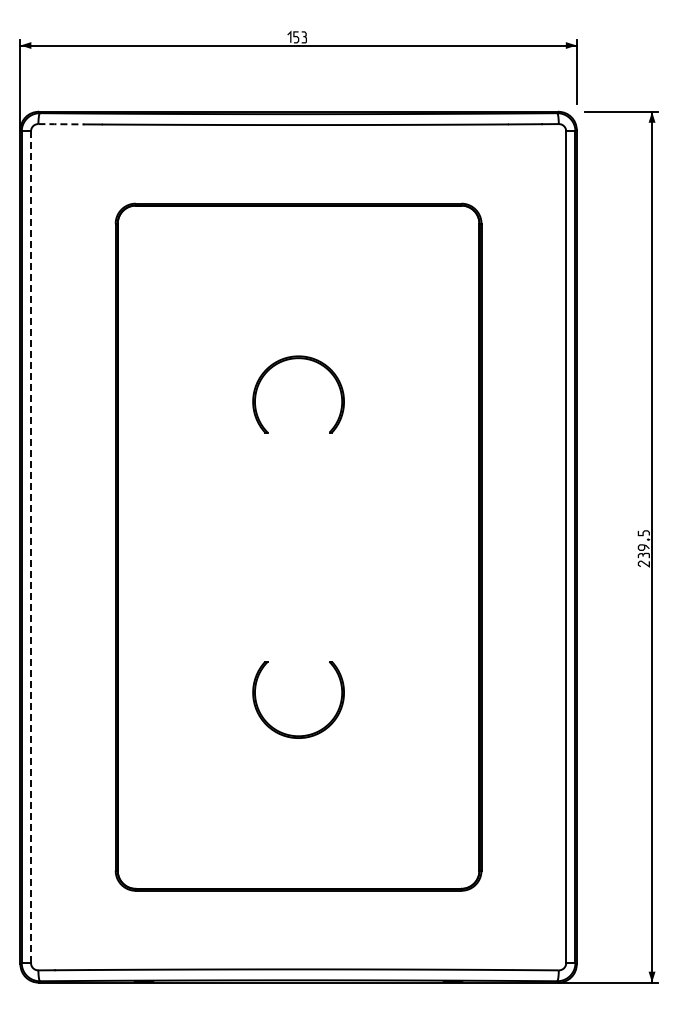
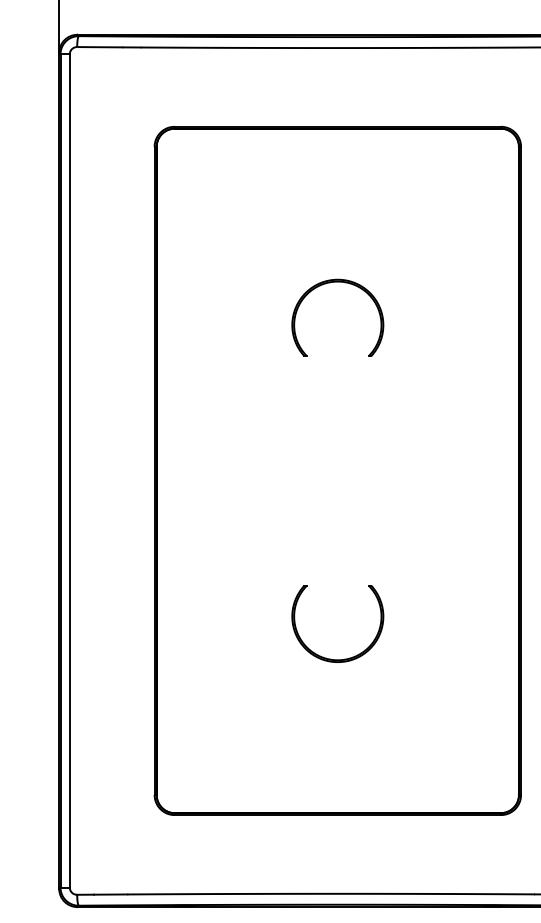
line: (61, 124) -> (100, 47), dashed -> solid
line: (31, 547) -> (70, 471), dashed -> solid

